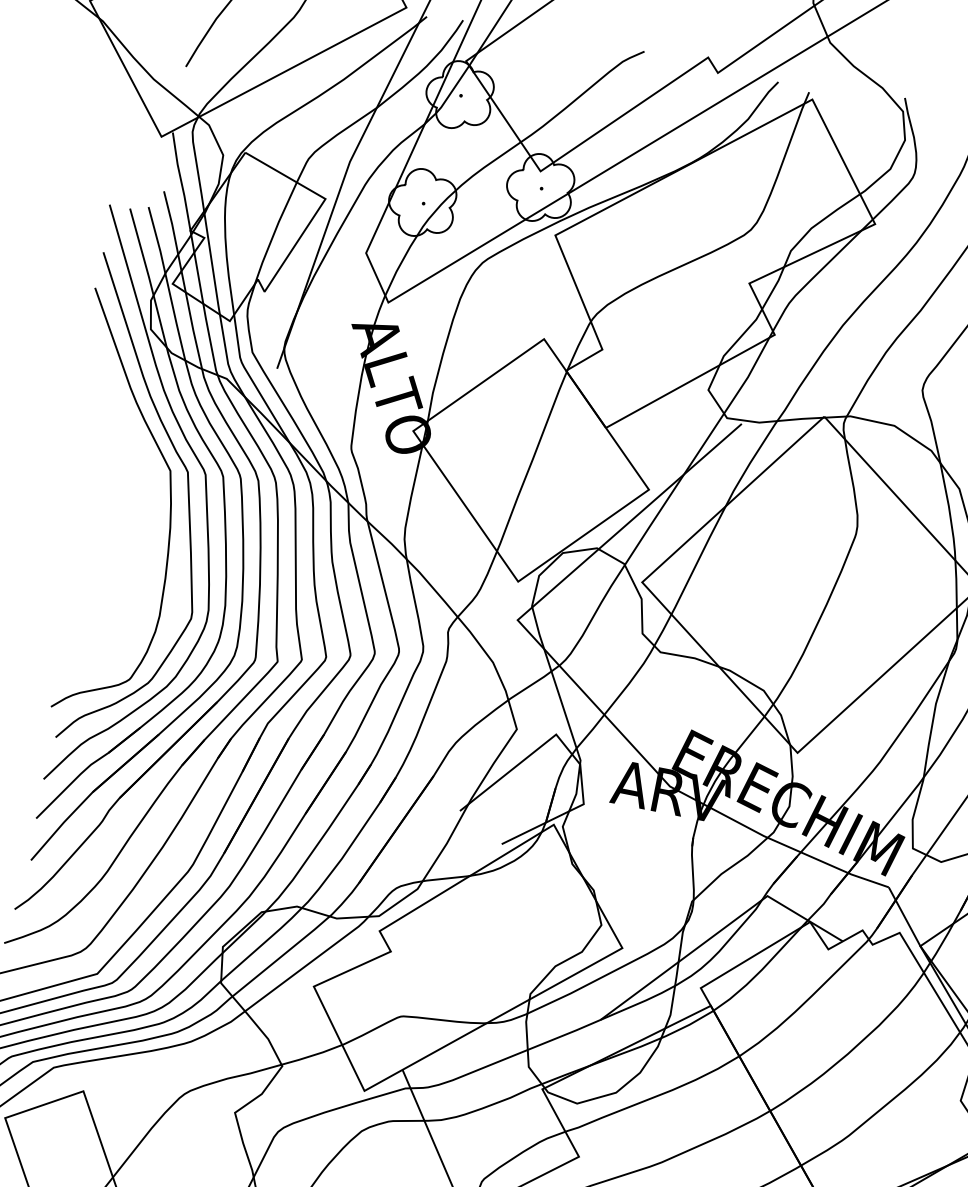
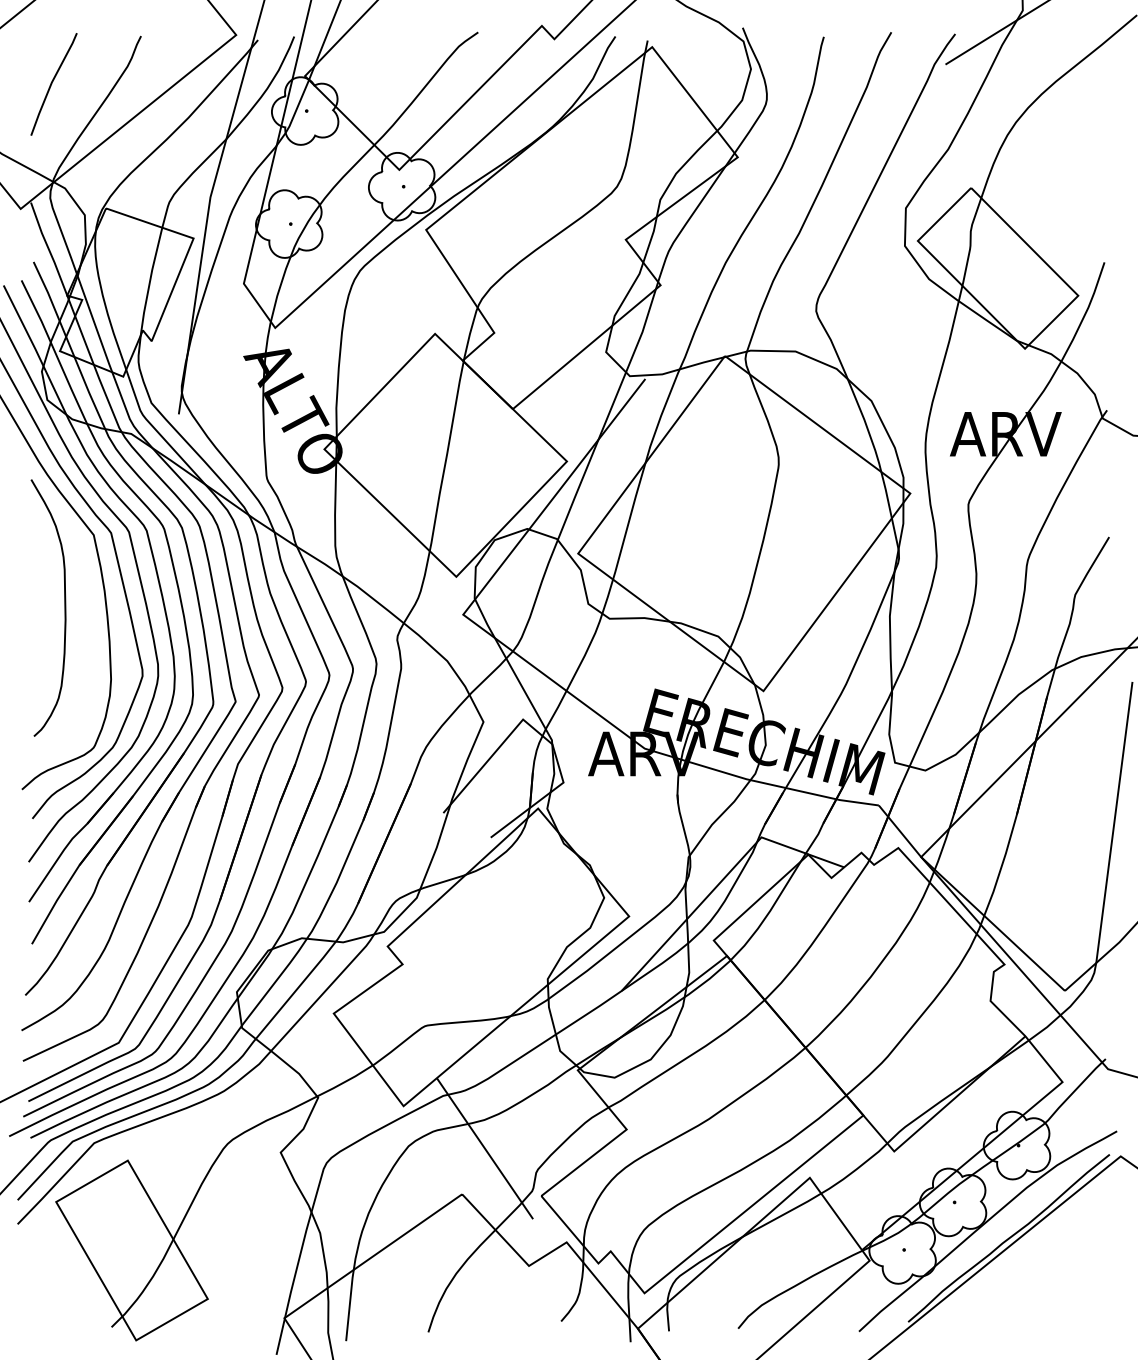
curve: (127, 536) -> (64, 607), added

